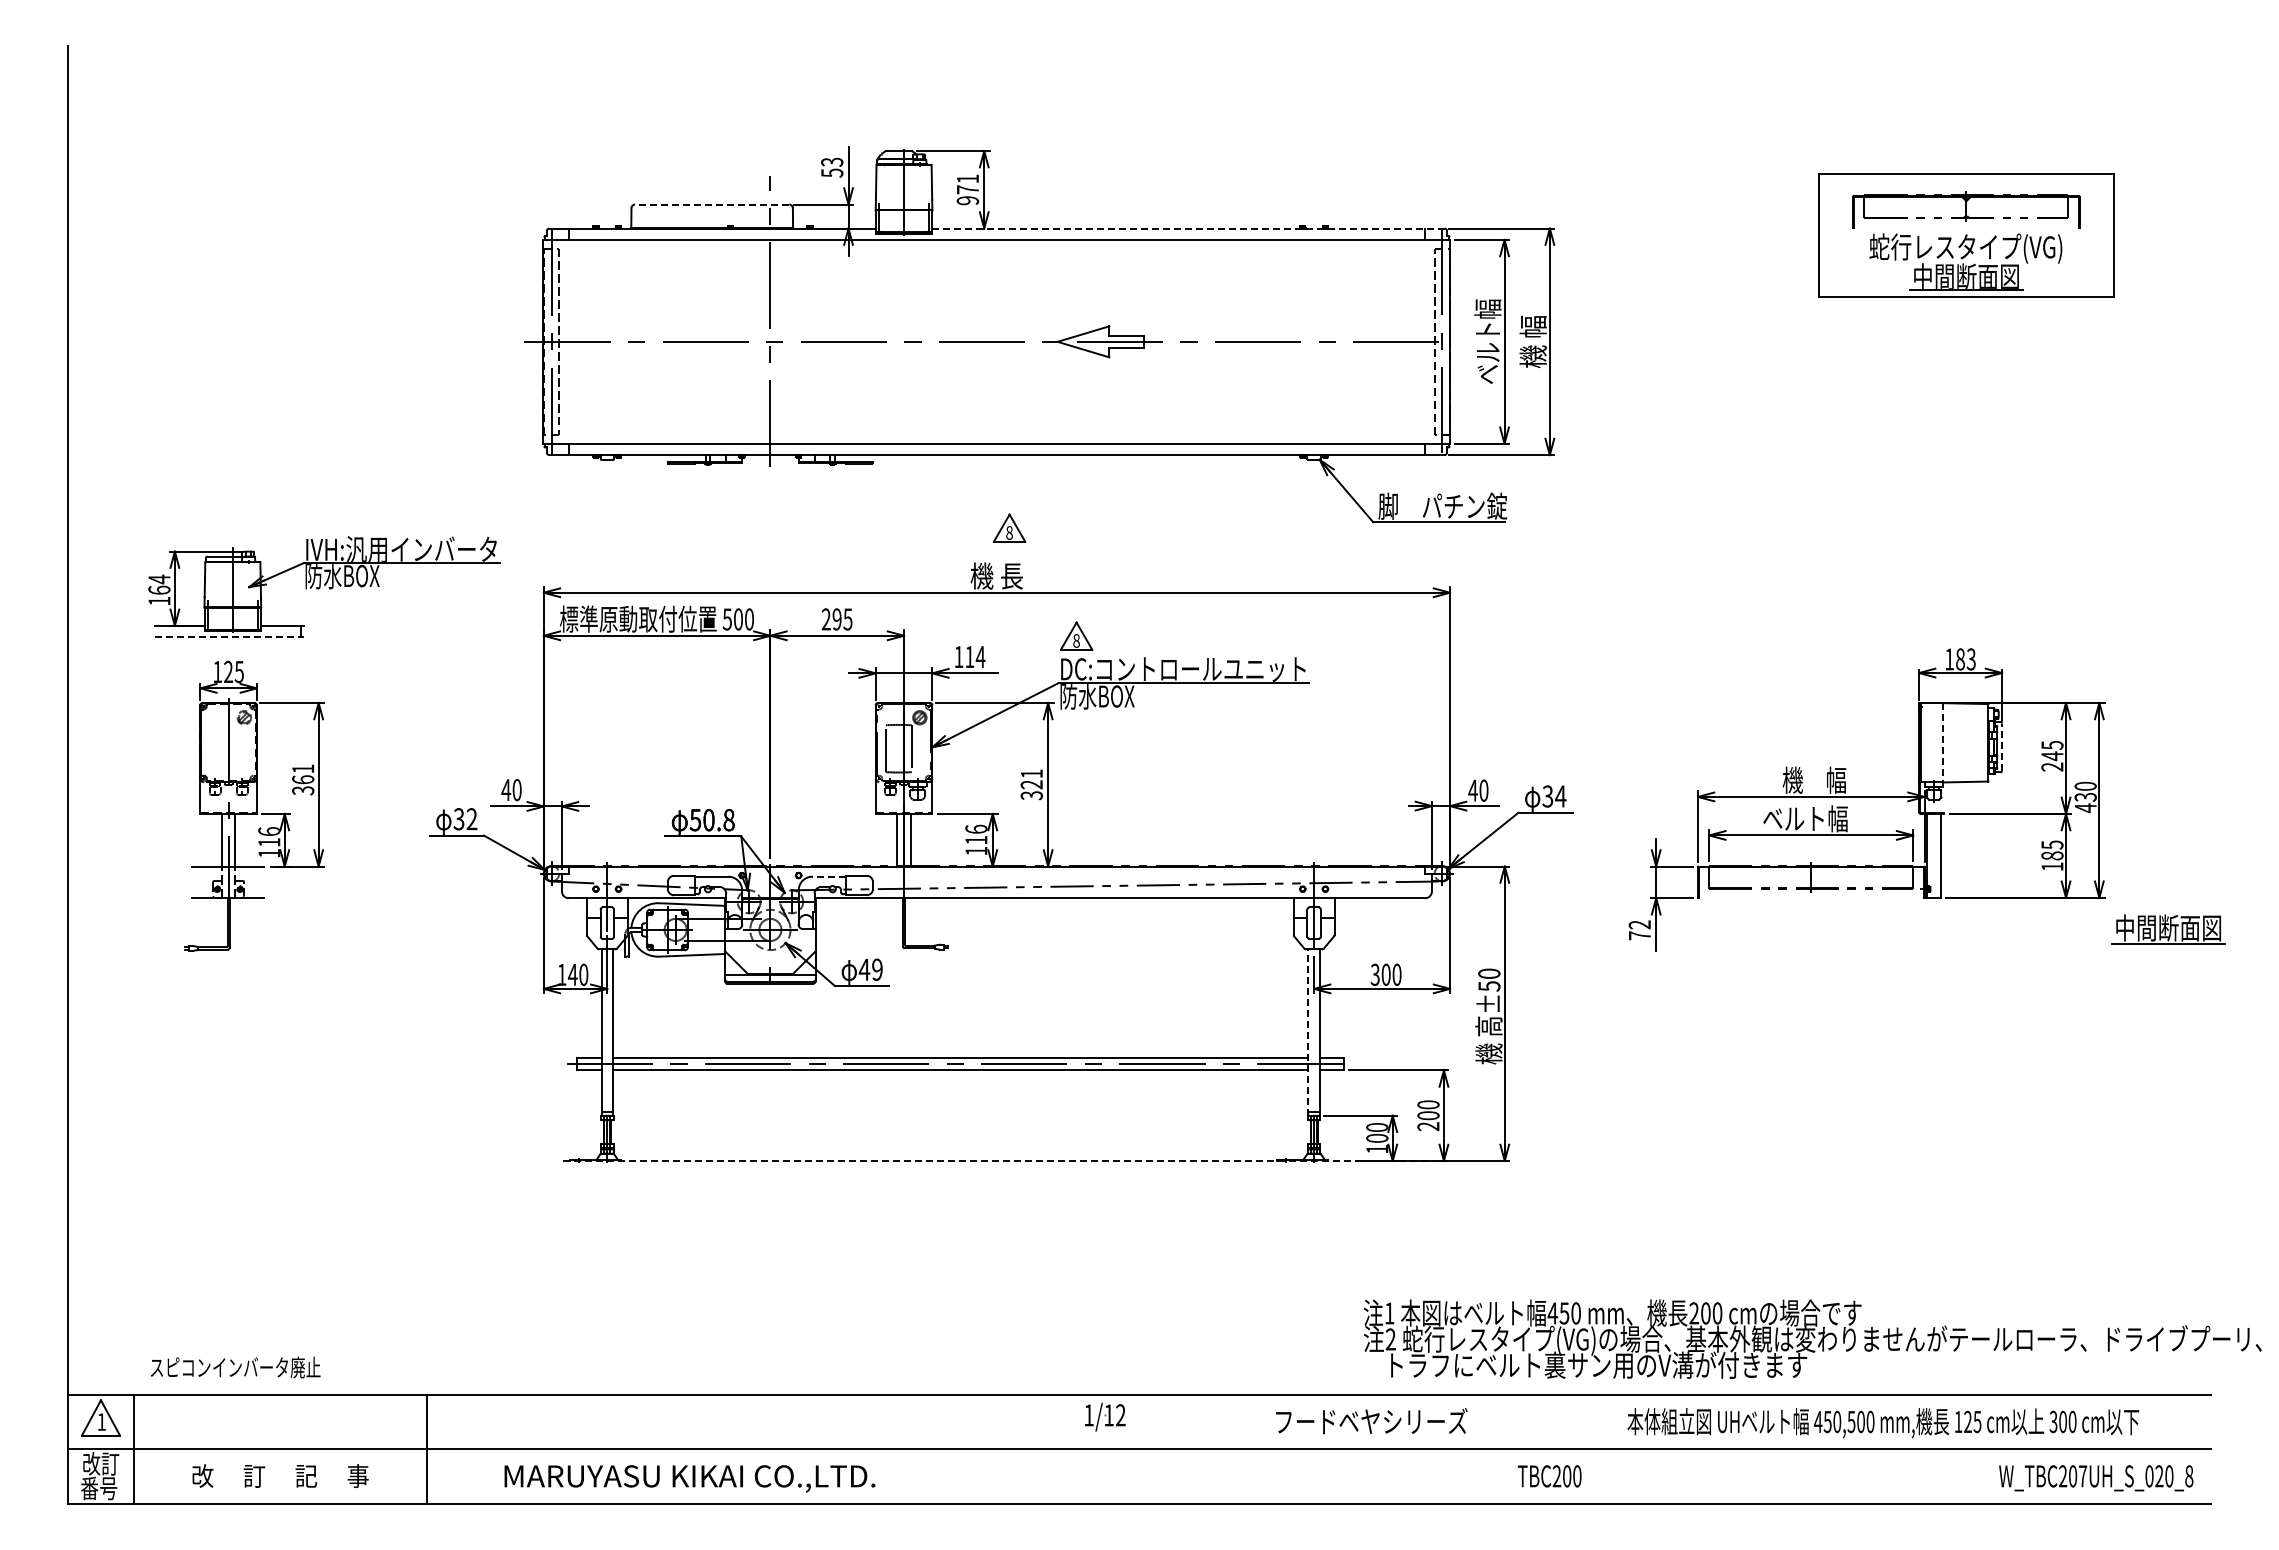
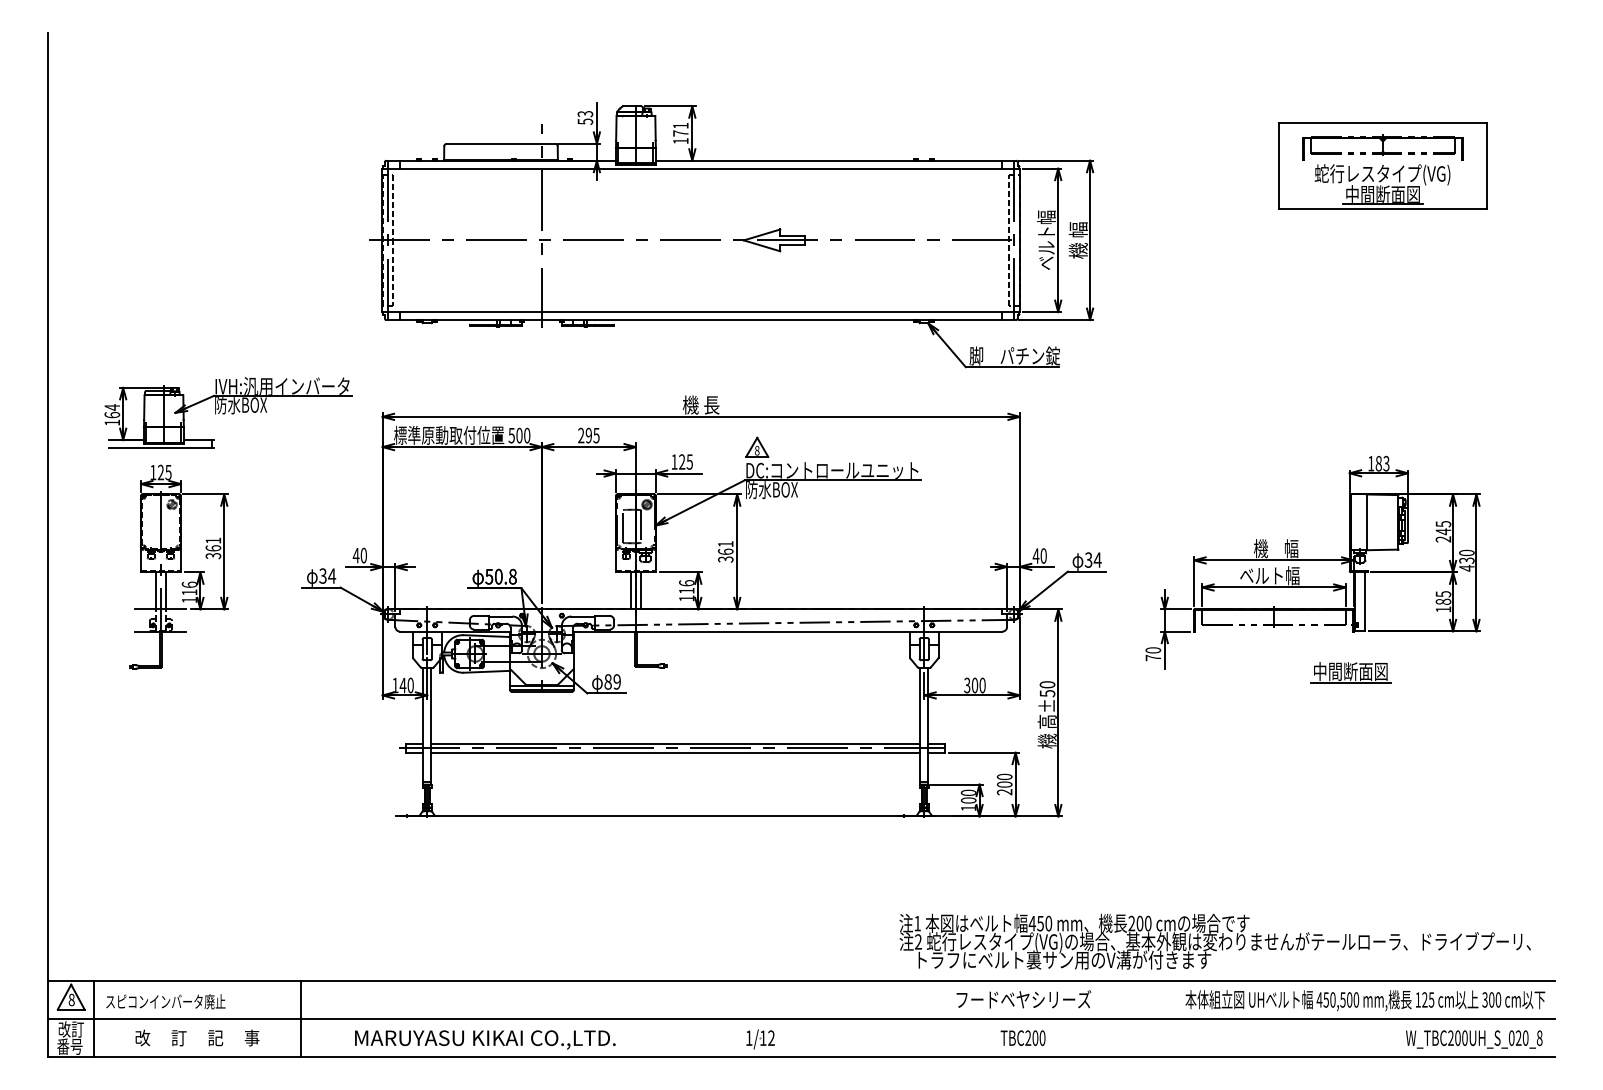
text: (967, 200) -> (680, 141), 971 -> 171
line: (711, 204) -> (500, 143), dashed -> solid
line: (1189, 228) -> (836, 160), dashed -> solid
part: (1009, 527) -> (710, 370), removed
line: (230, 637) -> (162, 448), dashed -> solid
text: (975, 656) -> (686, 461), 114 -> 125
line: (1943, 742) -> (1366, 522), dashed -> solid
line: (2002, 747) -> (1408, 525), dashed -> solid
text: (1031, 784) -> (725, 551), 321 -> 361
text: (471, 819) -> (331, 576), 32 -> 34
line: (829, 876) -> (583, 616), dashed -> solid
text: (1639, 924) -> (1153, 650), 72 -> 70
part: (2168, 929) -> (1350, 672), moved
text: (864, 969) -> (608, 681), 49 -> 89
line: (1308, 1032) -> (920, 726), dashed -> solid
line: (1003, 1161) -> (705, 816), dashed -> solid
text: (1812, 1338) -> (1214, 941), moved
text: (235, 1367) -> (165, 1001), moved
part: (1105, 1416) -> (760, 1038), moved
text: (101, 1421) -> (71, 999), 1 -> 8
text: (1371, 1421) -> (1023, 999), moved
text: (1883, 1423) -> (1365, 1001), moved
text: (1549, 1476) -> (1023, 1038), moved
text: (2083, 1476) -> (1465, 1038), W_TBC207UH_S_020_8 -> W_TBC200UH_S_020_8

